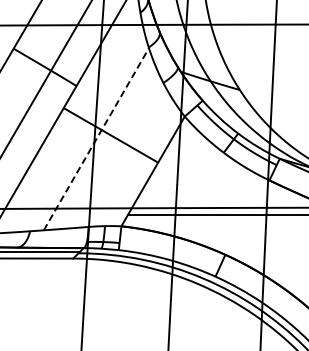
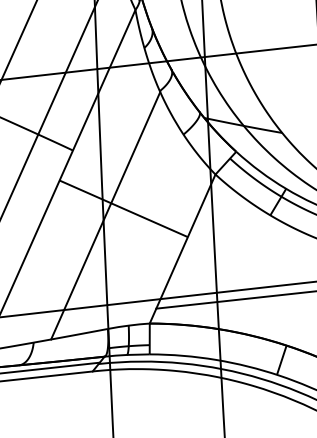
line: (96, 138) -> (105, 214), dashed -> solid

